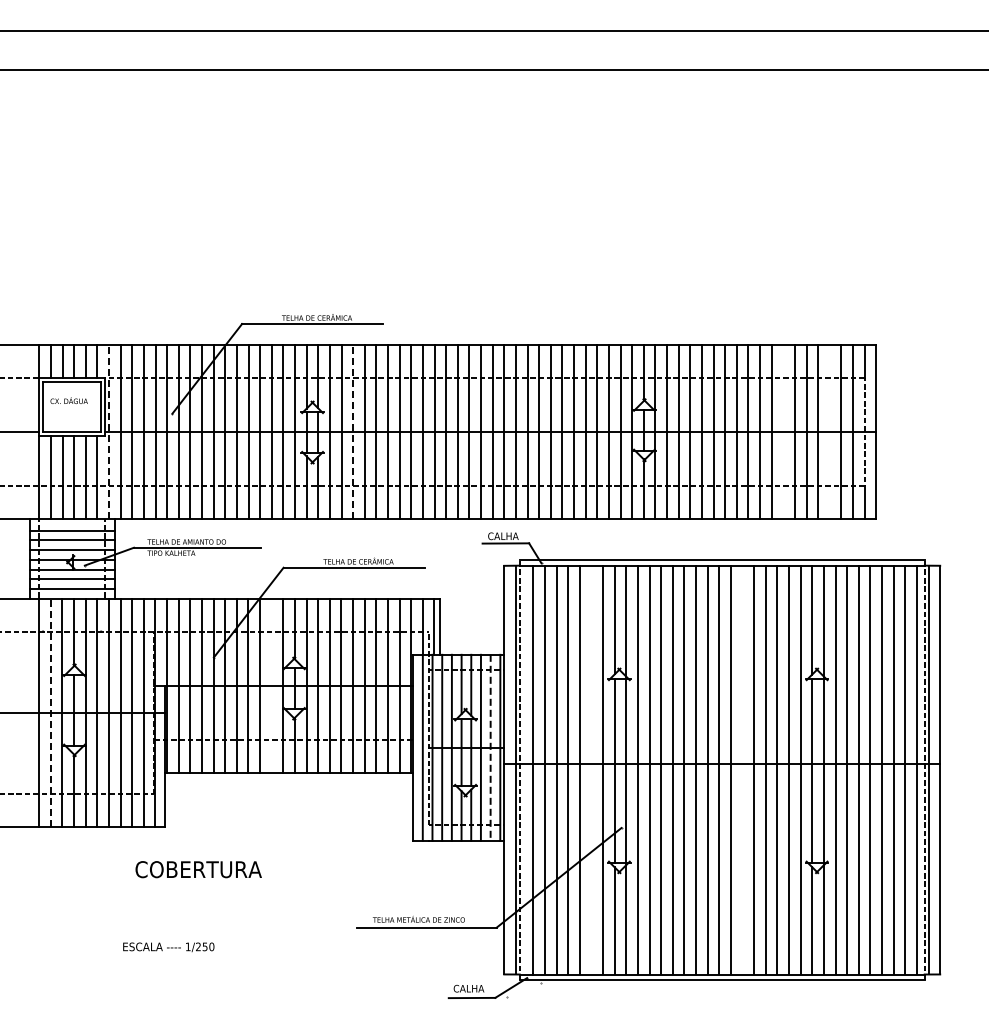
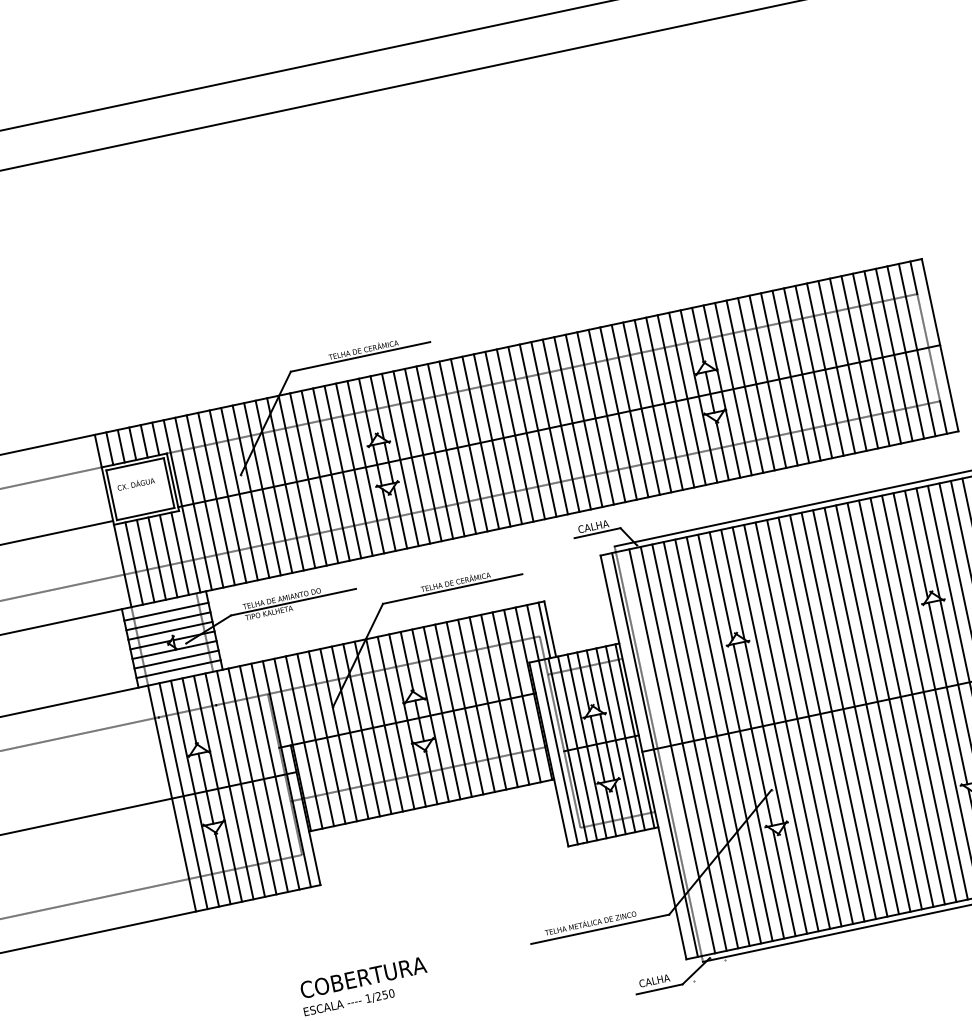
line: (109, 431) -> (182, 505), dashed -> solid
line: (353, 431) -> (423, 454), dashed -> solid
line: (783, 431) -> (848, 364), added
line: (829, 431) -> (893, 354), added
line: (271, 685) -> (395, 722), added
line: (50, 712) -> (183, 795), dashed -> solid
line: (490, 747) -> (625, 737), dashed -> solid
line: (591, 769) -> (729, 738), added
line: (742, 769) -> (878, 706), added
text: (198, 869) -> (363, 977), moved

